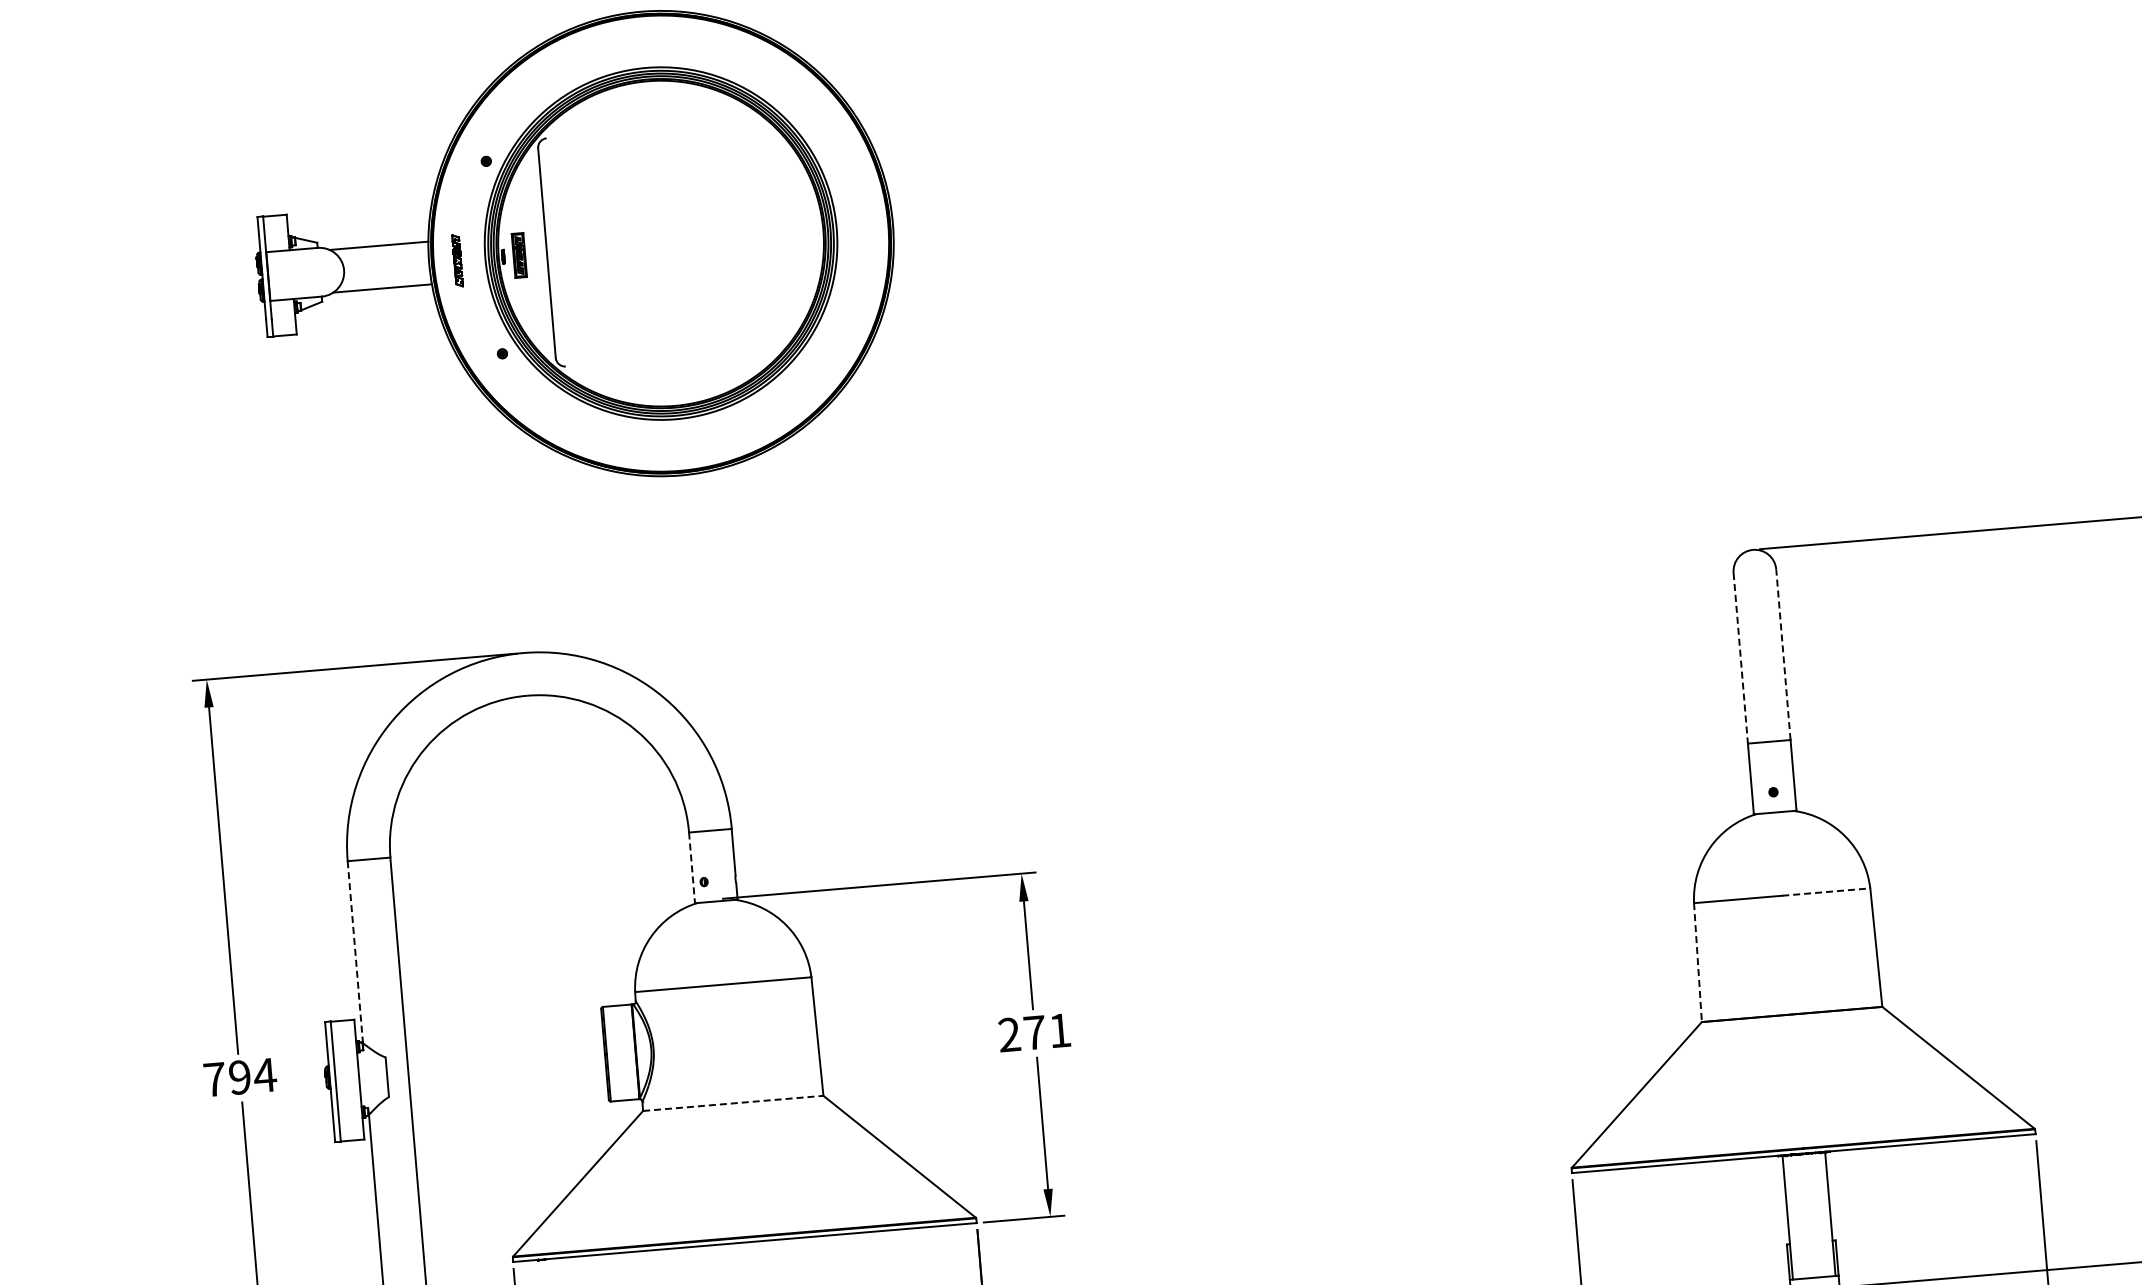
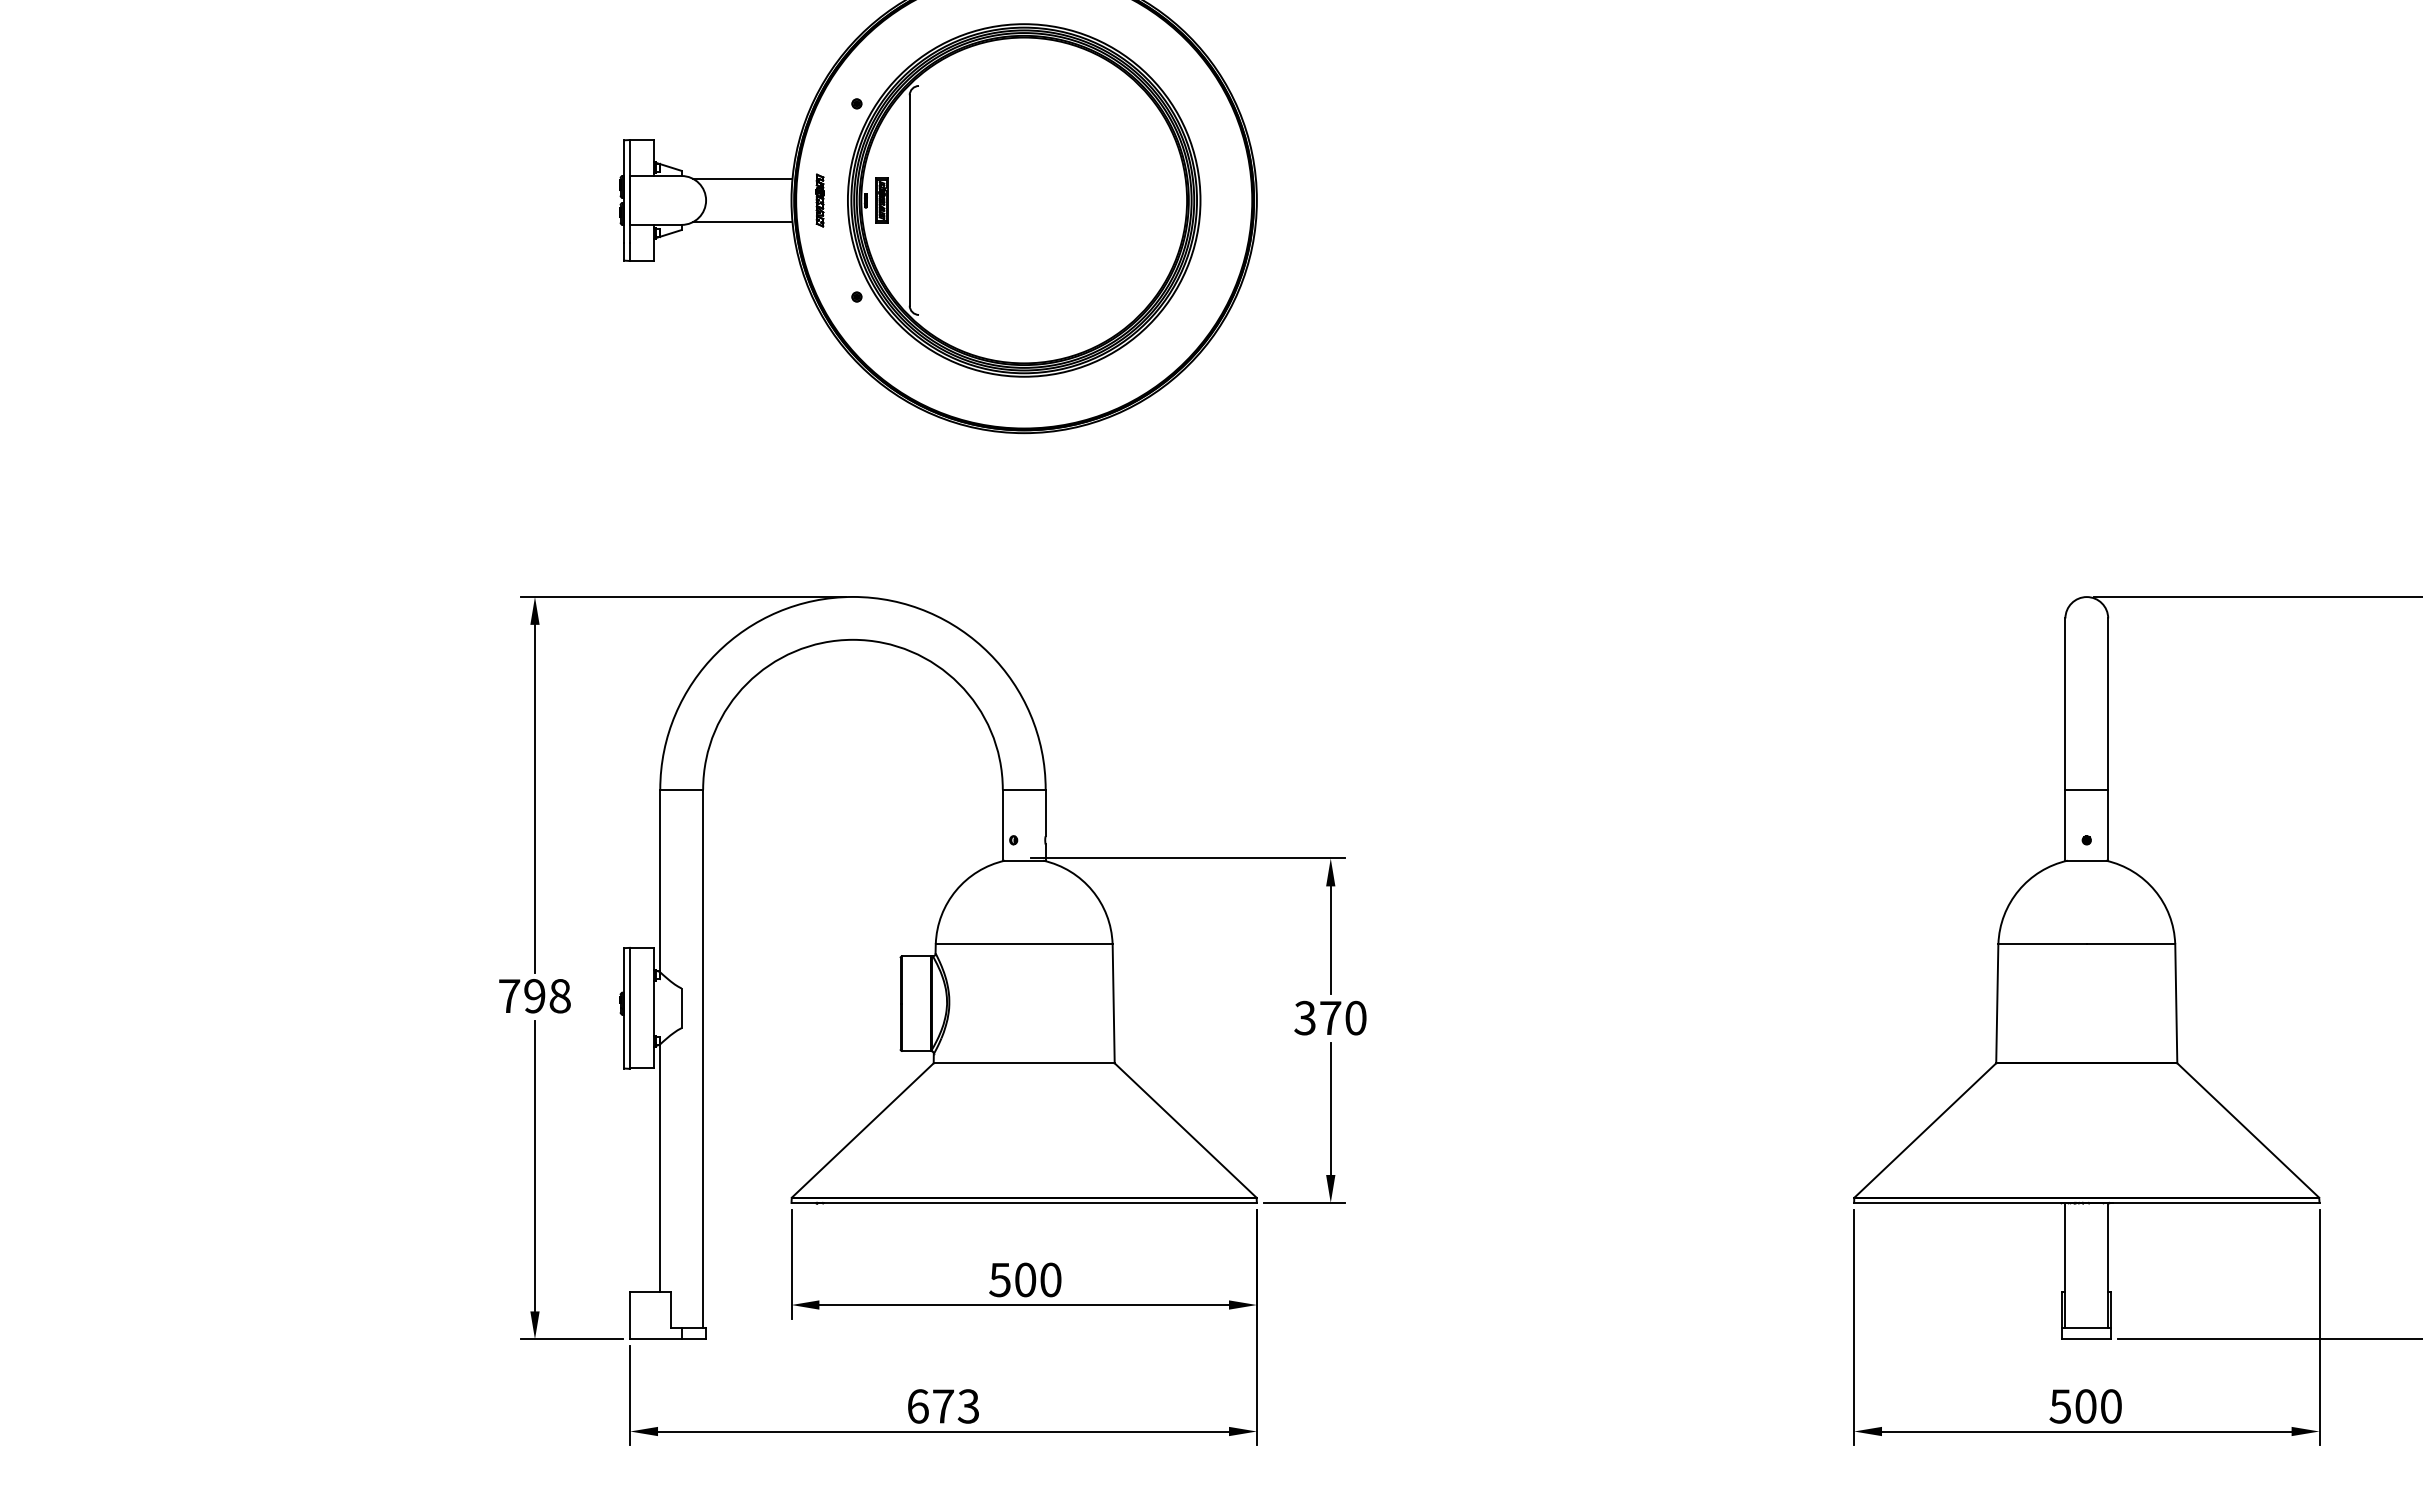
line: (1783, 655) -> (2108, 704), dashed -> solid
line: (1740, 658) -> (2065, 704), dashed -> solid
line: (691, 868) -> (1002, 825), dashed -> solid
line: (1826, 892) -> (2131, 944), dashed -> solid
line: (355, 952) -> (660, 881), dashed -> solid
line: (1698, 962) -> (1997, 1003), dashed -> solid
text: (1034, 1032) -> (1330, 1017), 271 -> 370
text: (264, 1075) -> (559, 996), 794 -> 798
line: (733, 1103) -> (1024, 1063), dashed -> solid

